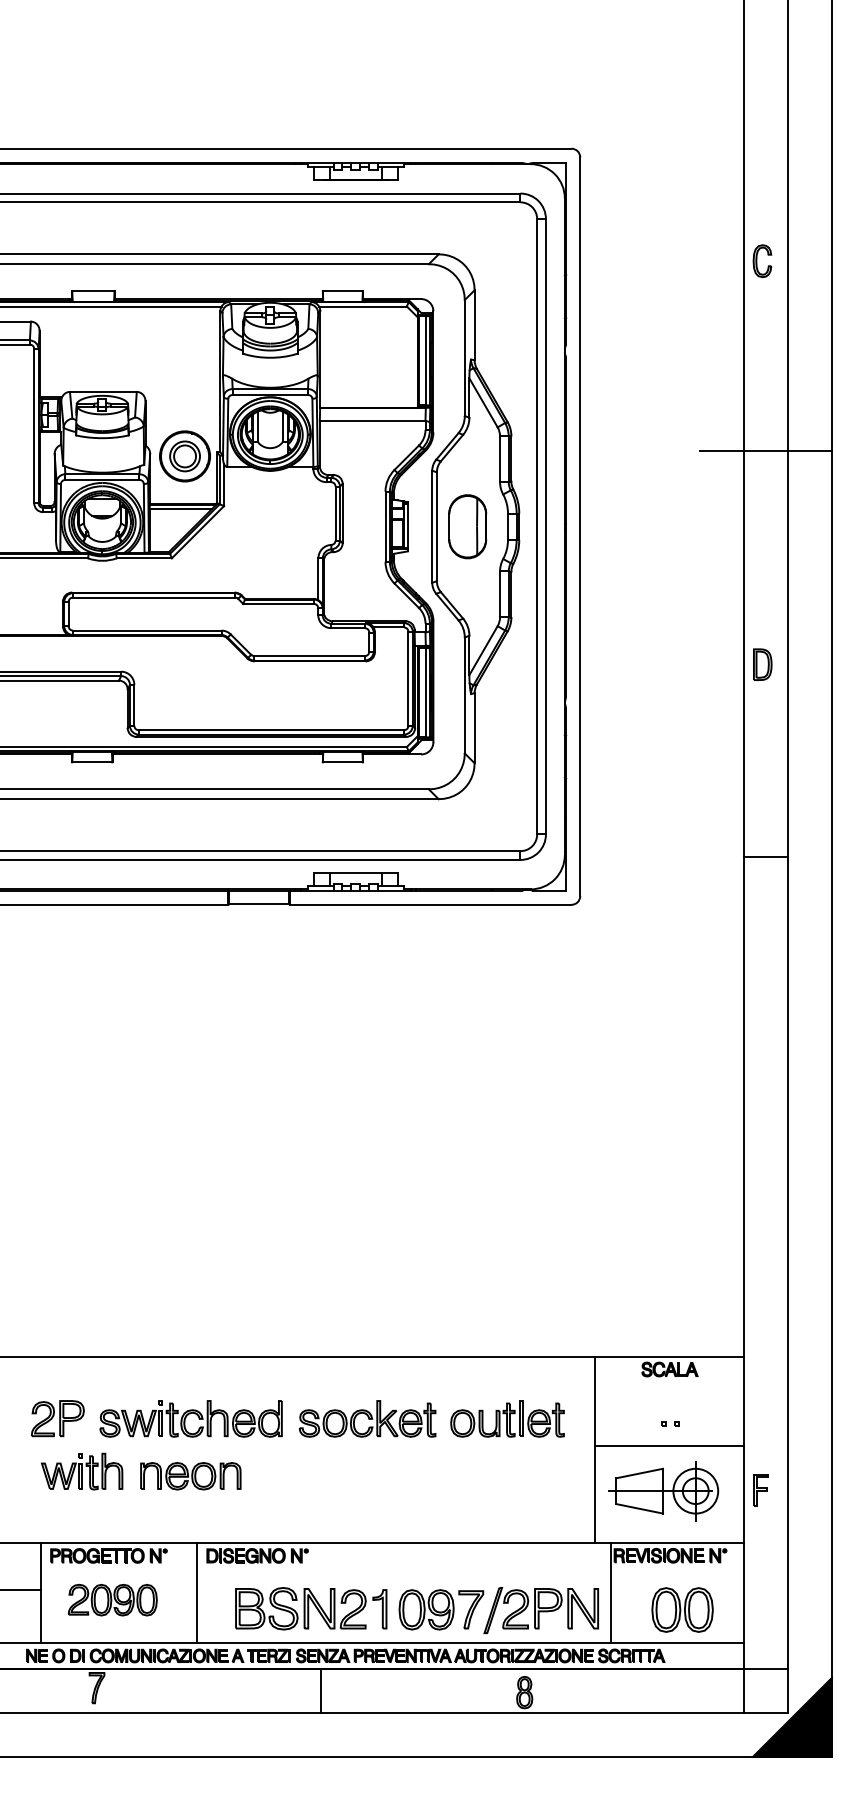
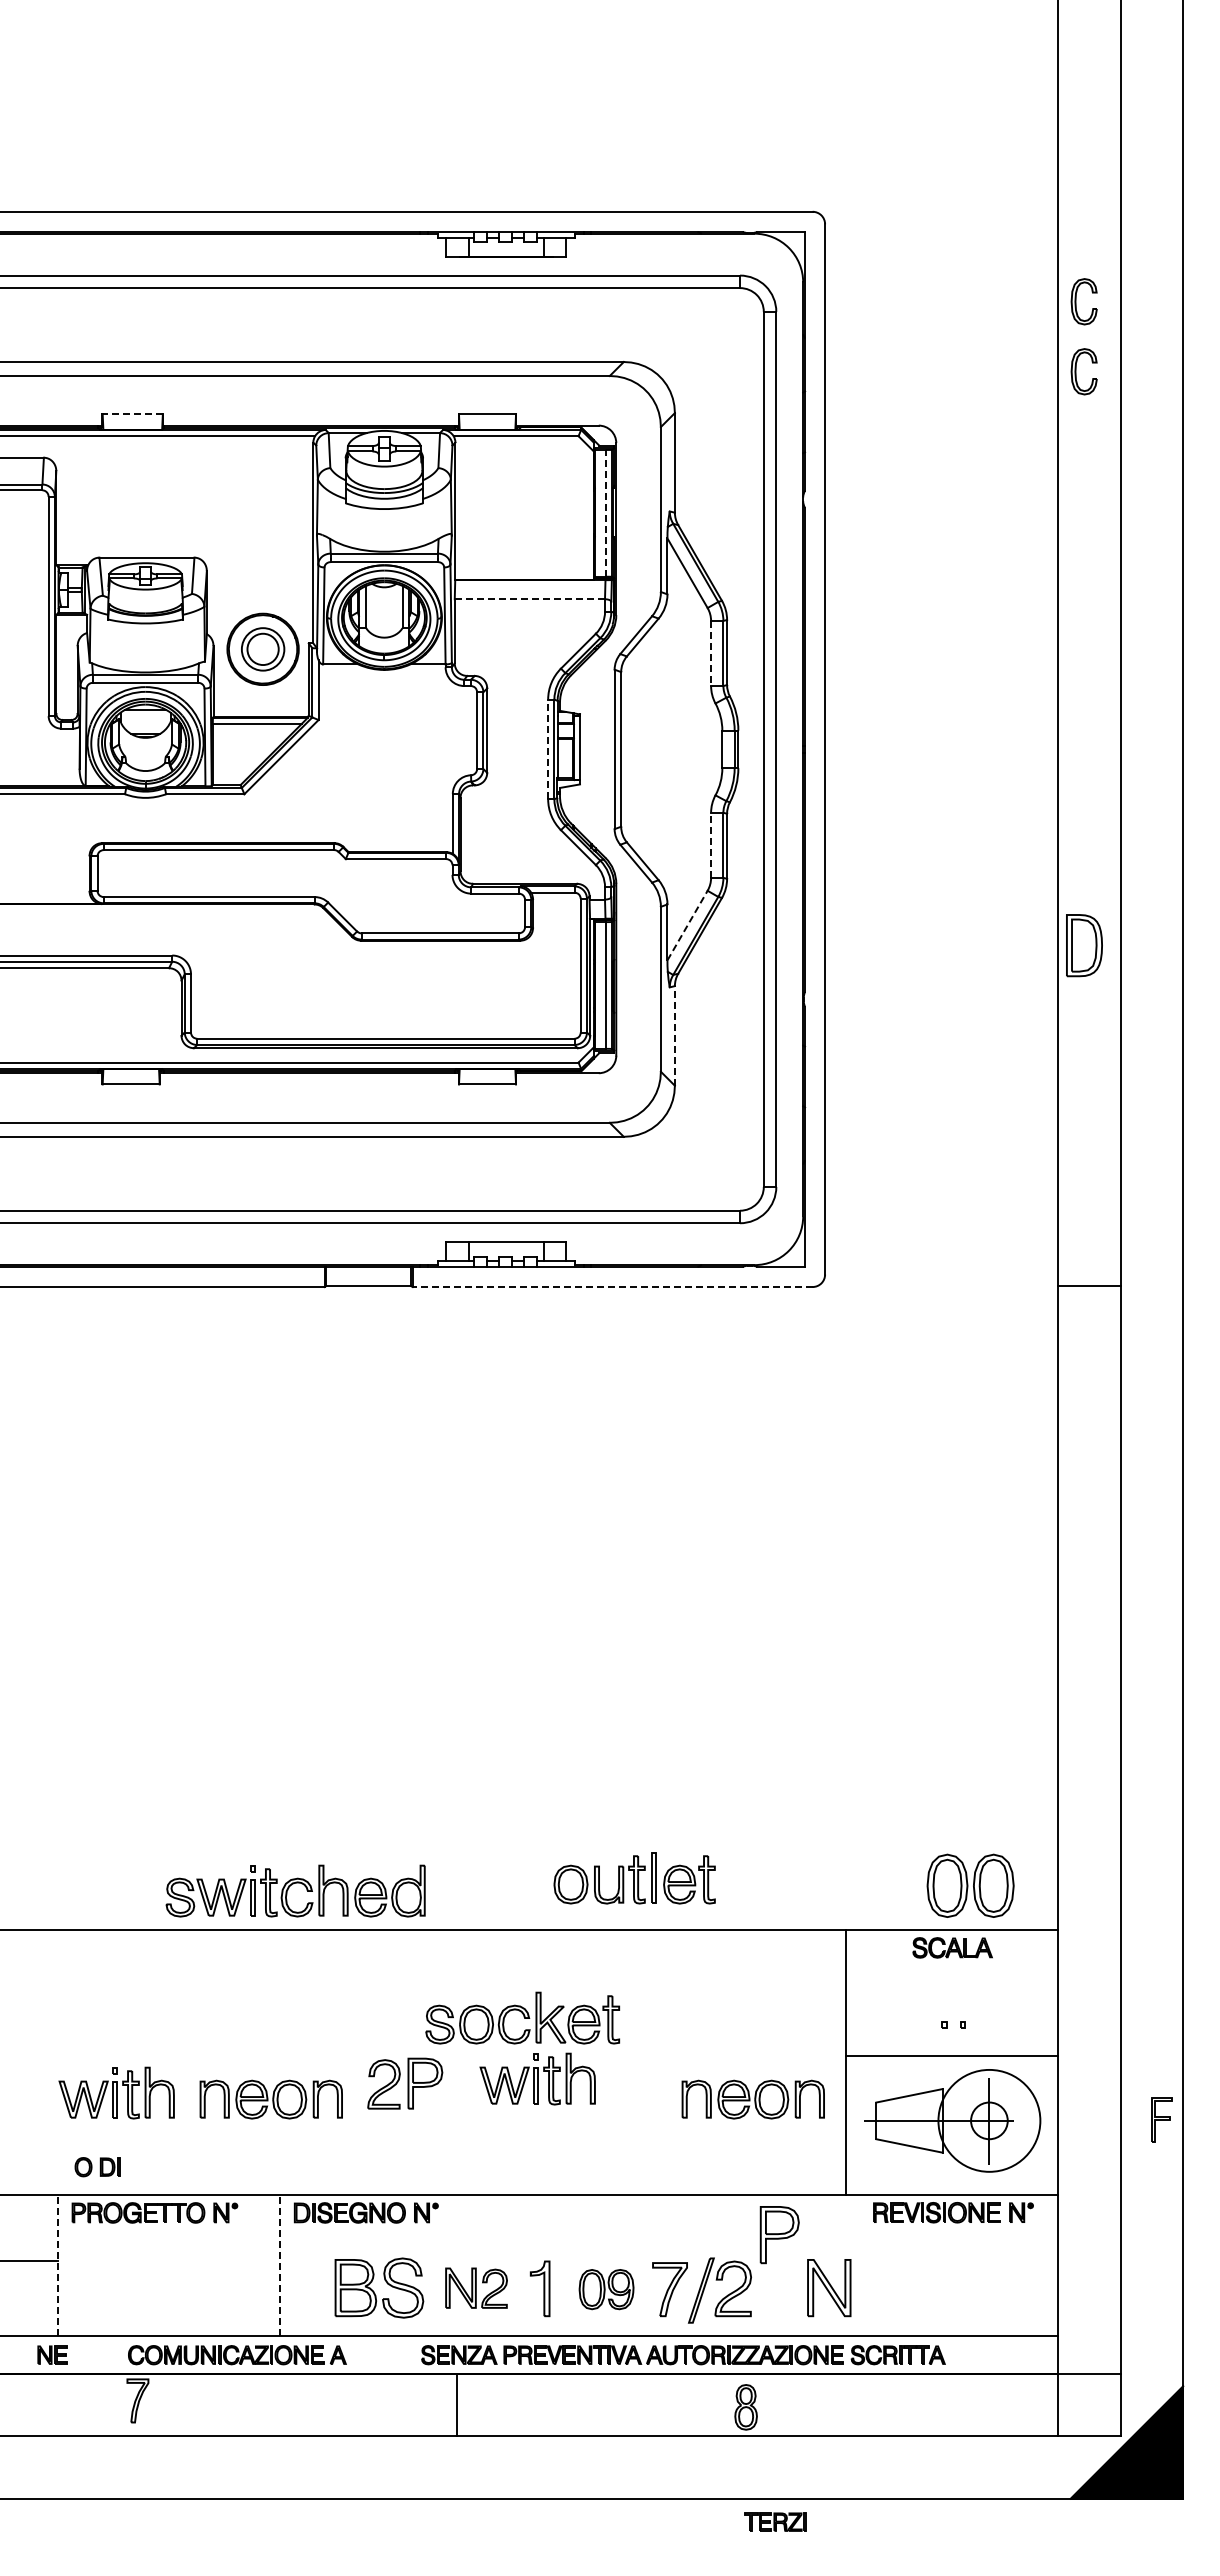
part: (757, 211) -> (1076, 301), added
line: (93, 291) -> (132, 414), solid -> dashed
line: (425, 360) -> (605, 512), solid -> dashed
line: (372, 421) -> (529, 599), solid -> dashed
line: (766, 451) -> (1089, 642), removed
line: (500, 459) -> (711, 653), solid -> dashed
line: (385, 526) -> (548, 749), solid -> dashed
part: (467, 526) -> (664, 749), removed
line: (500, 594) -> (711, 845), solid -> dashed
line: (483, 650) -> (687, 925), solid -> dashed
part: (762, 664) -> (1084, 945), size x1.4
line: (474, 727) -> (674, 1035), solid -> dashed
line: (766, 857) -> (1089, 1286), moved
line: (430, 905) -> (612, 1287), solid -> dashed
part: (189, 1414) -> (293, 1884), moved
part: (58, 1418) -> (405, 2083), moved
part: (507, 1419) -> (634, 1878), moved
part: (378, 1461) -> (537, 2078), added
part: (529, 1476) -> (752, 2099), added
circle: (695, 1490) -> (989, 2120), size x1.6
part: (761, 1490) -> (1161, 2119), moved
line: (41, 1592) -> (58, 2265), solid -> dashed
line: (197, 1592) -> (280, 2265), solid -> dashed
line: (610, 1592) -> (868, 2265), removed
part: (112, 1599) -> (159, 2275), removed
part: (335, 1609) -> (476, 2288), size x0.7
part: (426, 1609) -> (606, 2289), size x0.7
part: (548, 1609) -> (779, 2235), moved
part: (682, 1609) -> (970, 1885), moved
part: (269, 1655) -> (775, 2521), moved
part: (68, 1656) -> (97, 2167), moved

